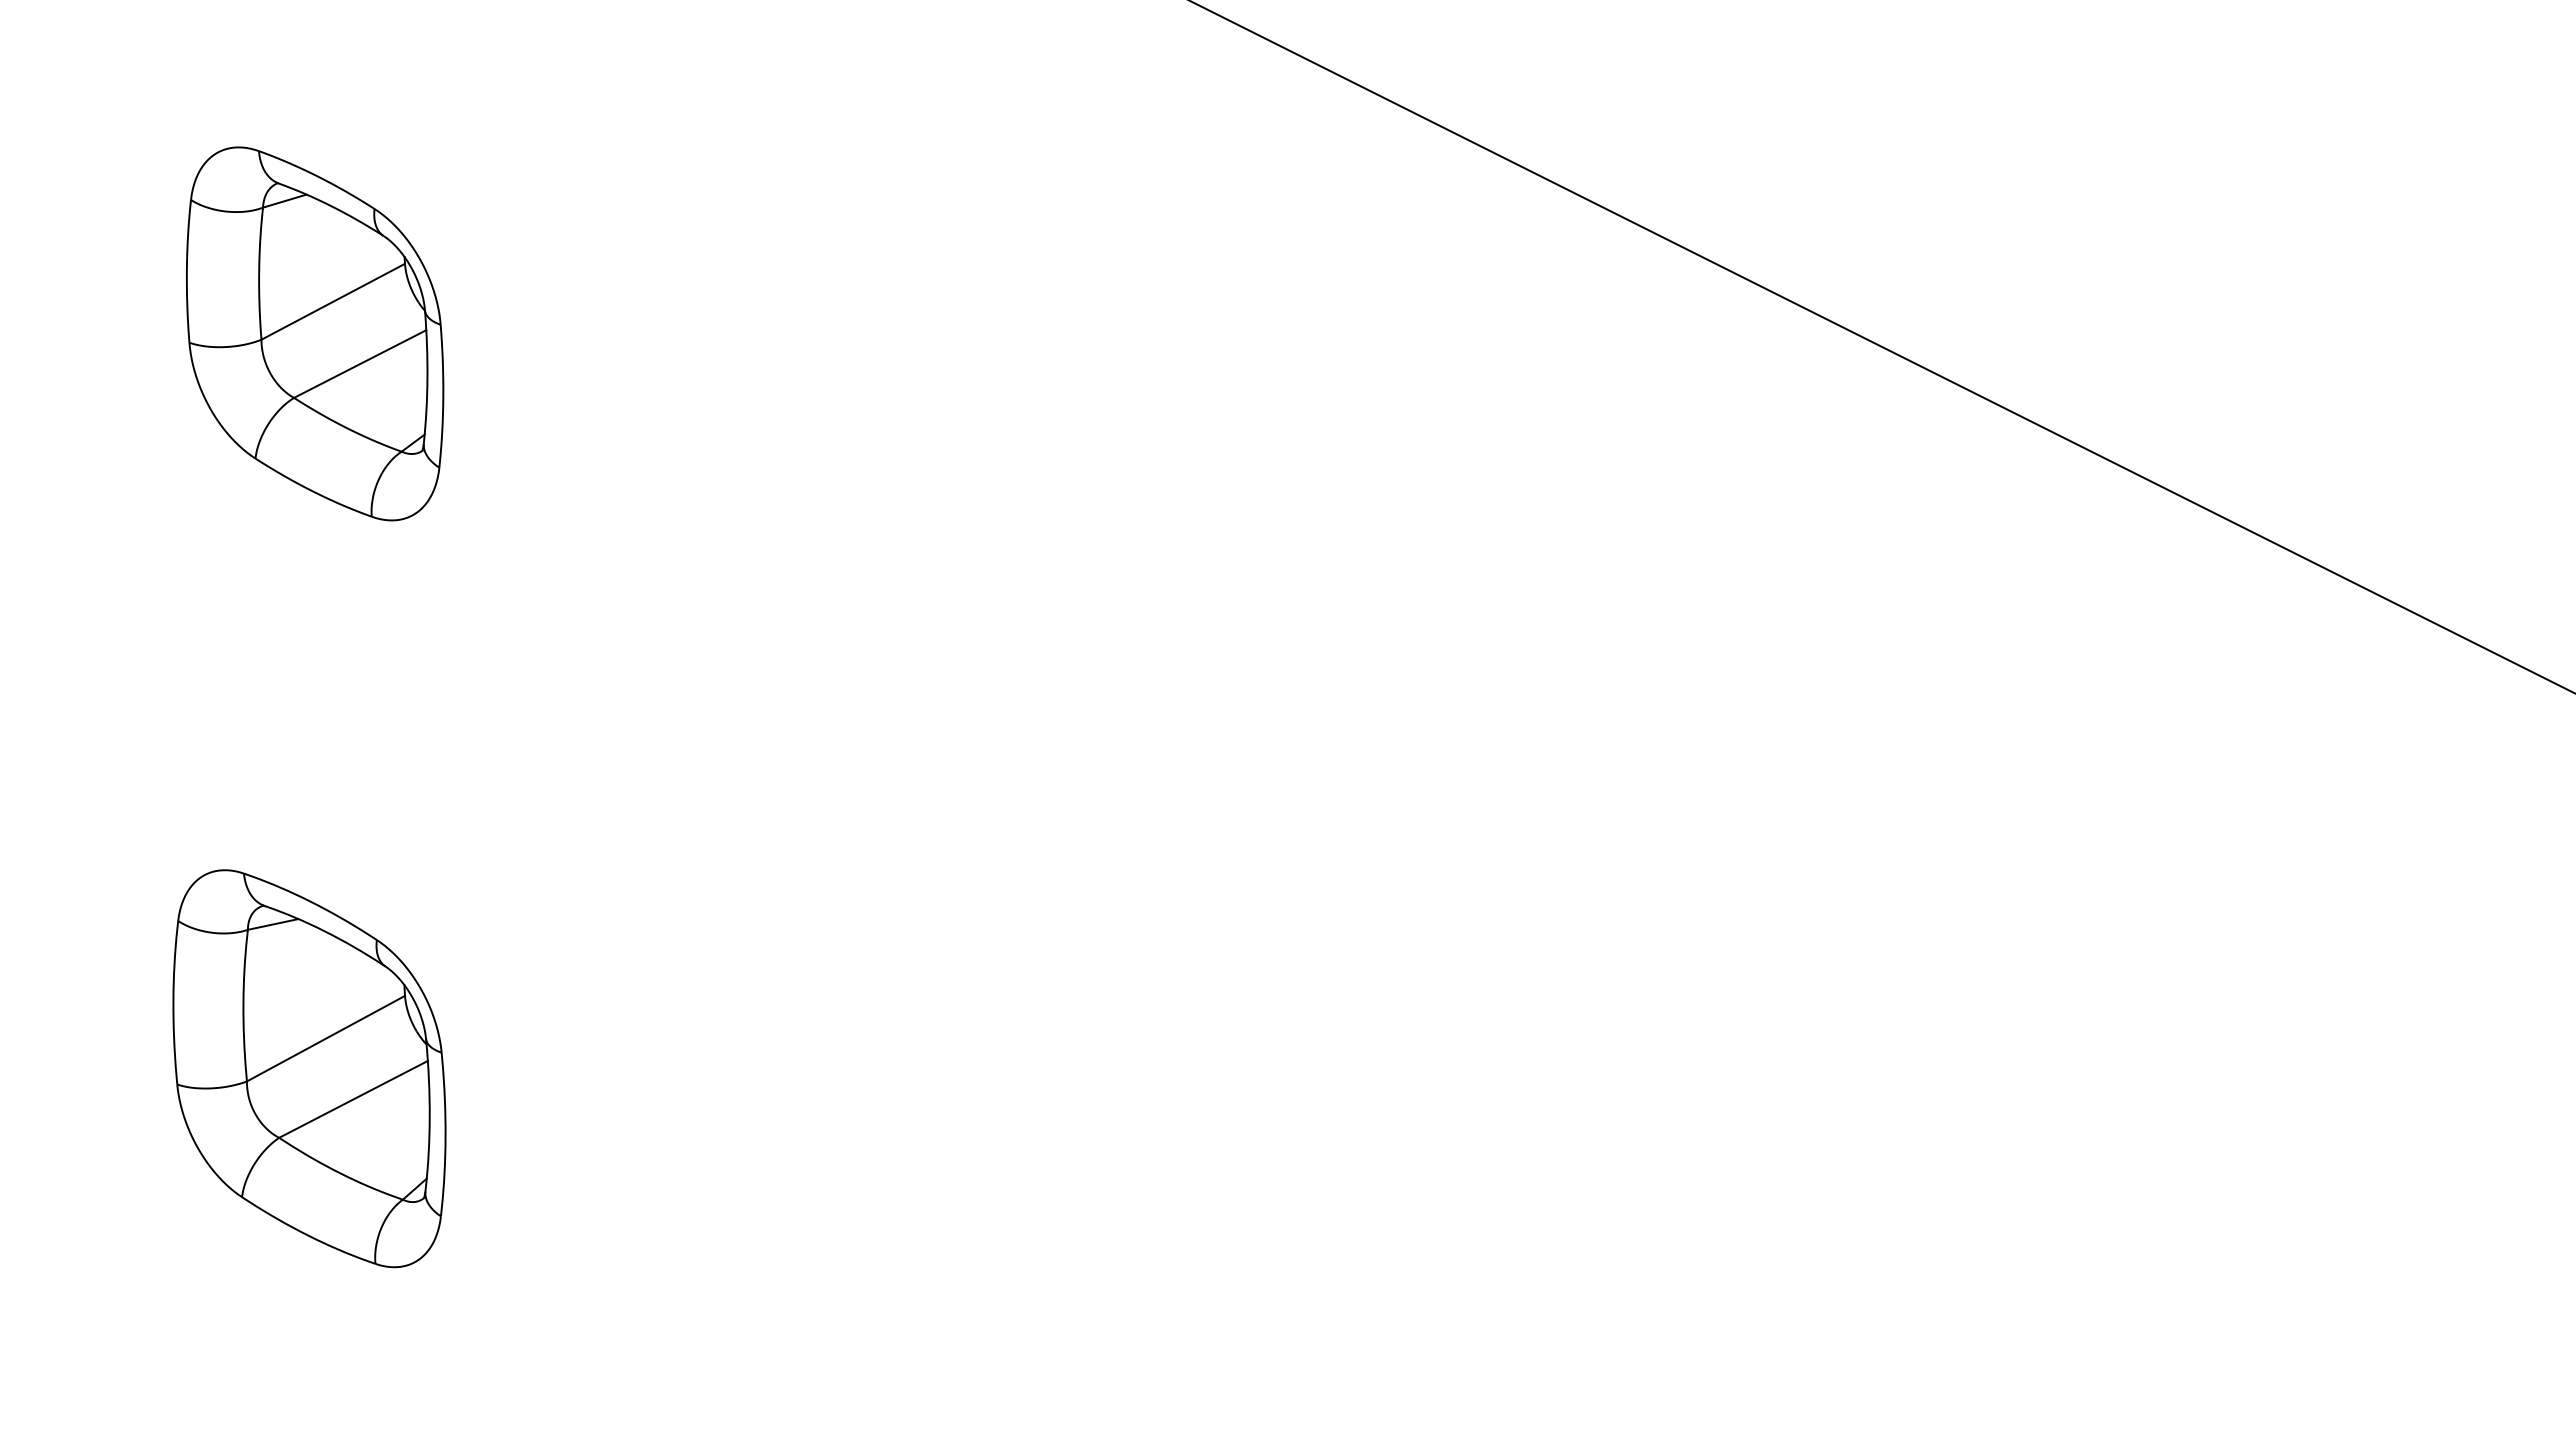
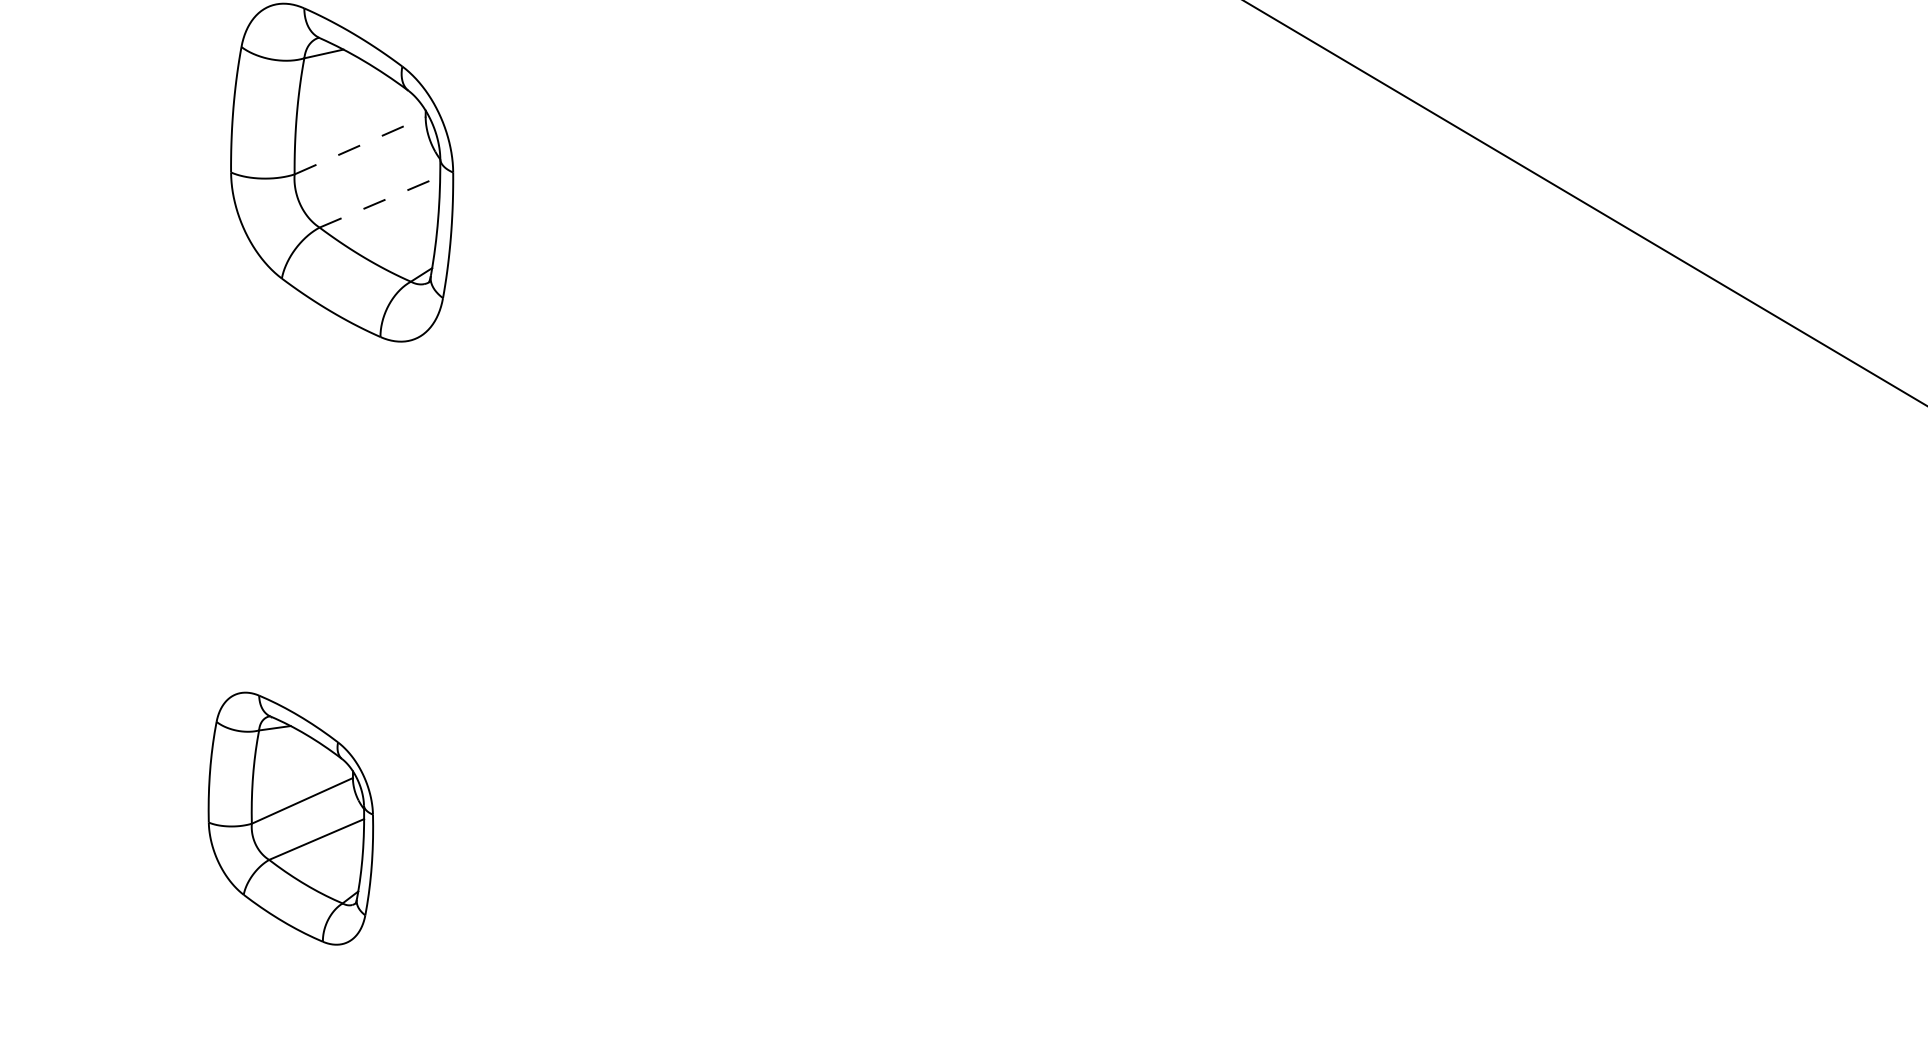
line: (333, 301) -> (360, 145), solid -> dashed
line: (360, 363) -> (380, 201), solid -> dashed
part: (309, 1068) -> (290, 818), size x0.7

